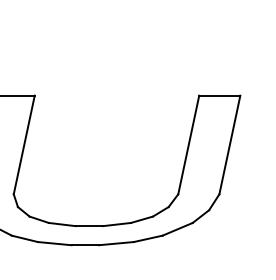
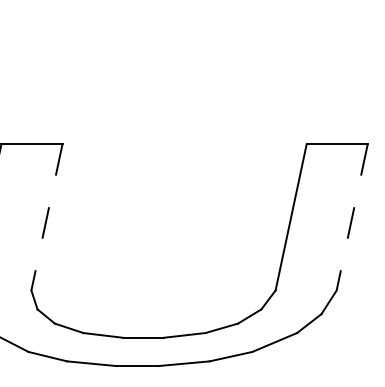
line: (24, 145) -> (47, 218), solid -> dashed
line: (229, 145) -> (351, 218), solid -> dashed

